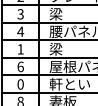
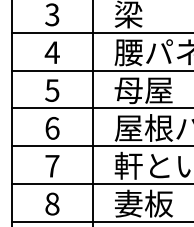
text: (20, 49) -> (52, 90), 1 -> 5
text: (62, 49) -> (142, 90), 梁 -> 母屋
text: (20, 84) -> (52, 166), 0 -> 7

